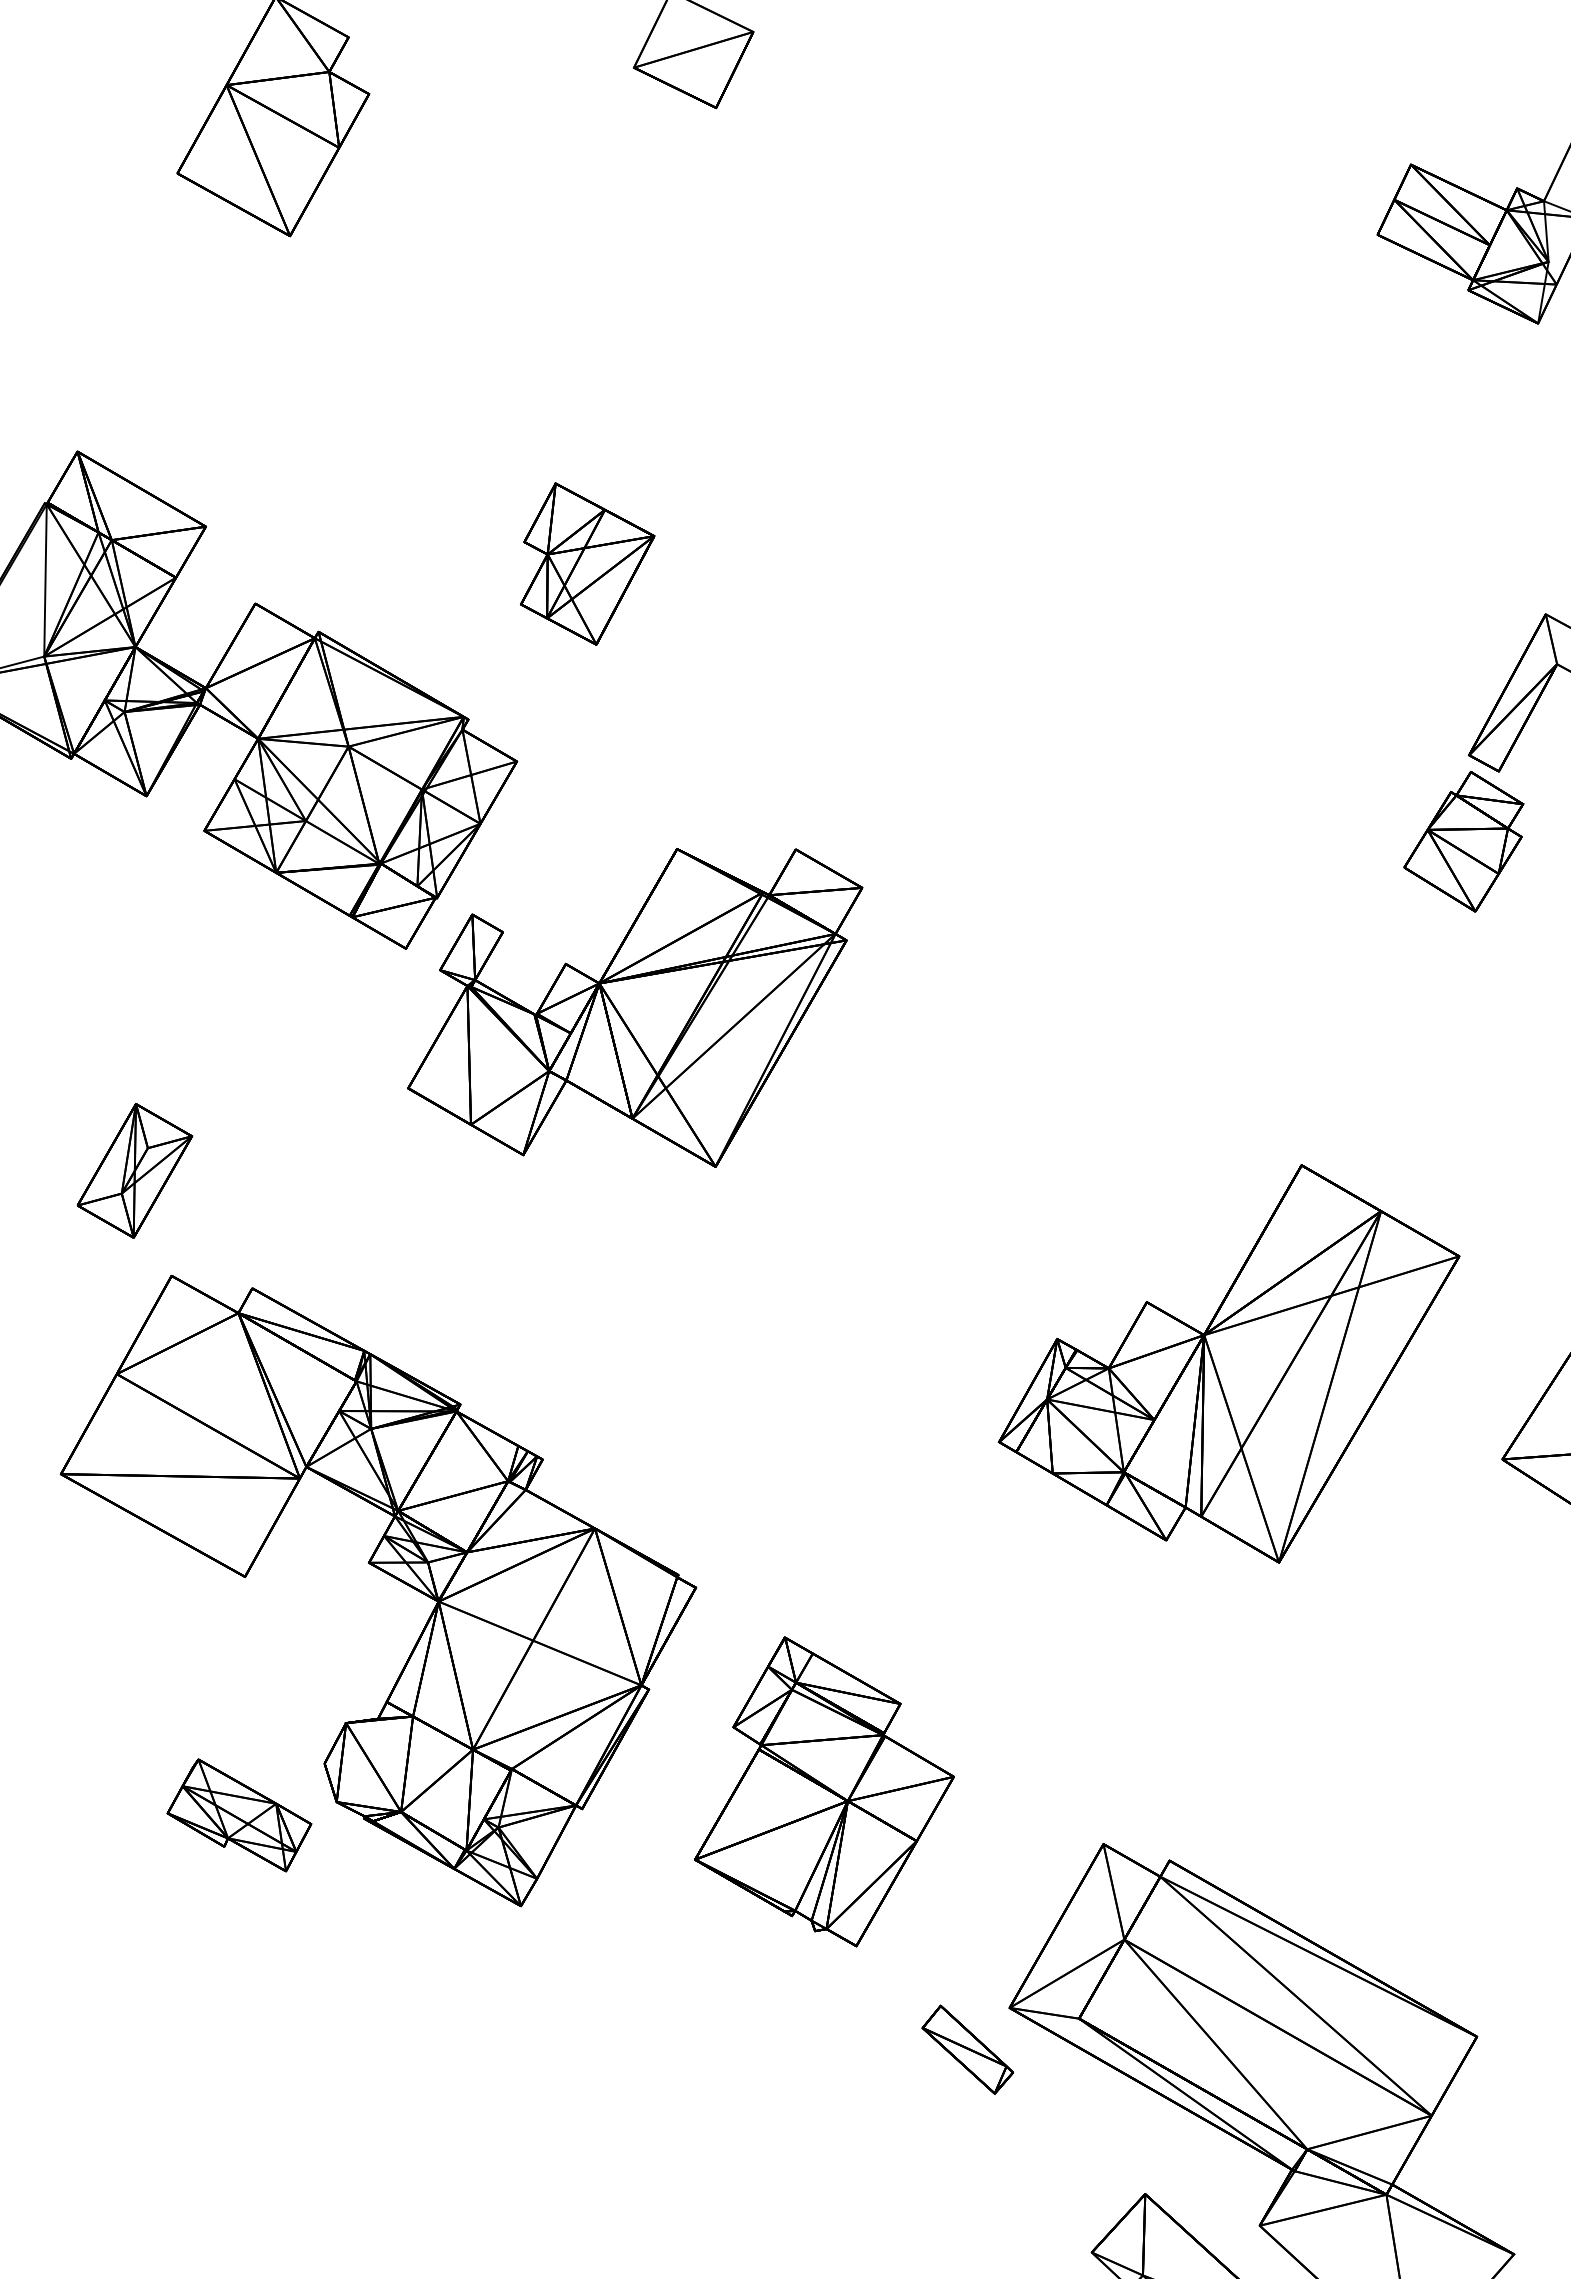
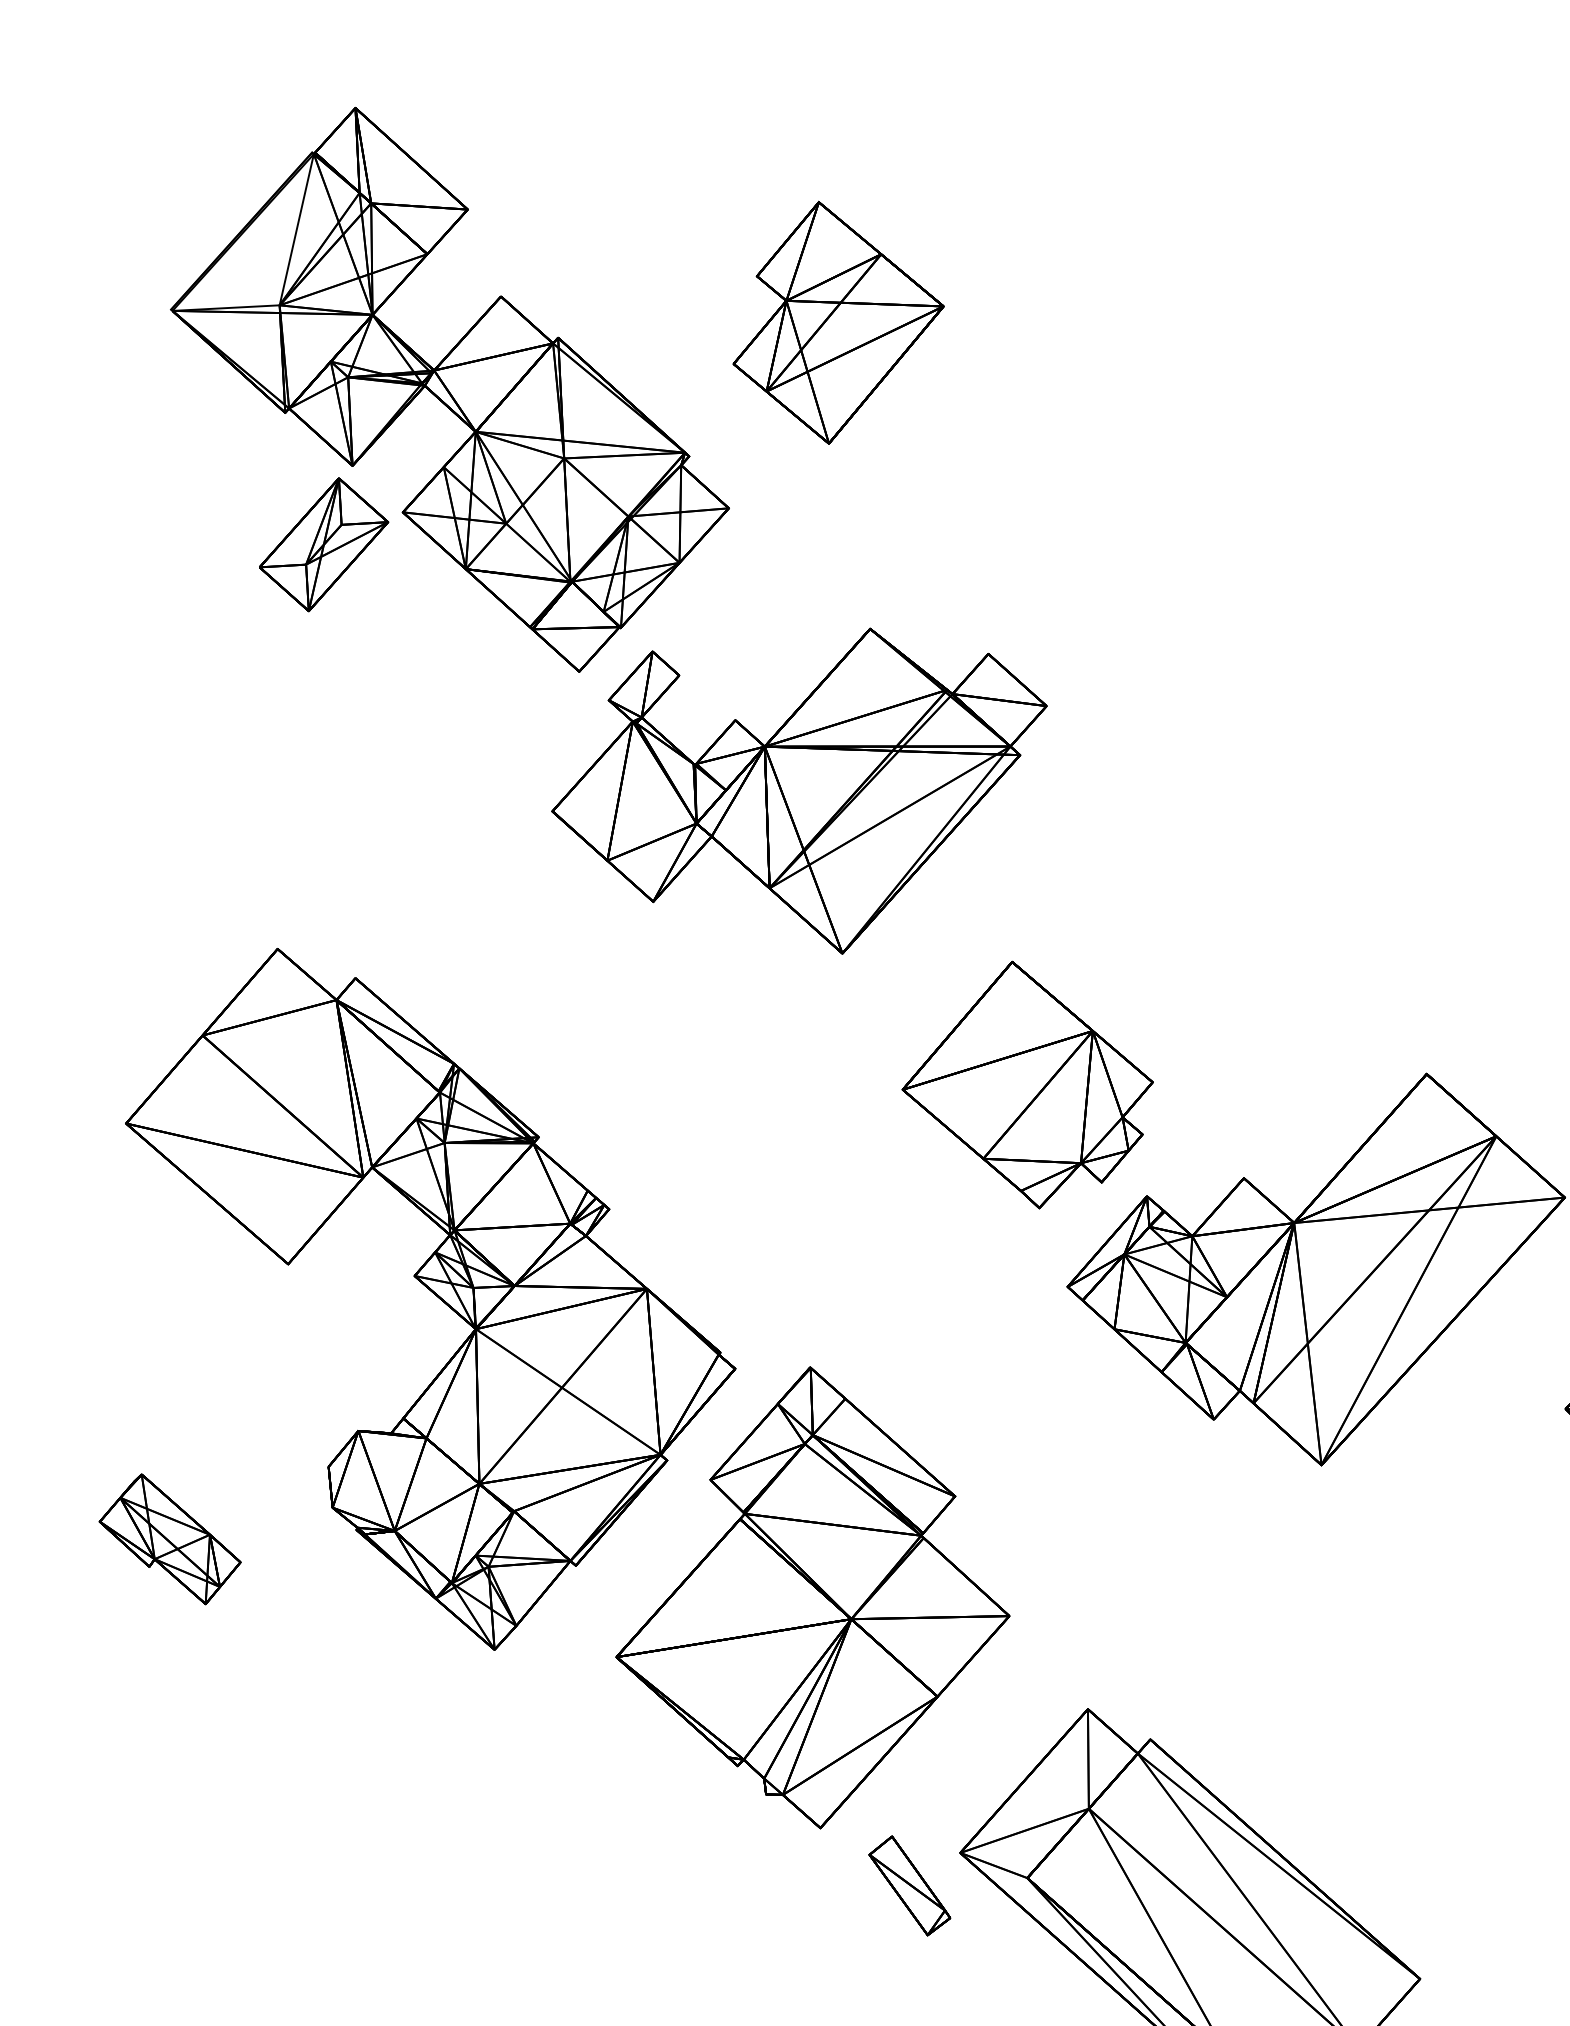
part: (587, 563) -> (840, 325), size x1.43
part: (134, 1170) -> (323, 544), moved
part: (920, 1256) -> (1027, 1085), added
part: (824, 1791) -> (820, 1598), size x1.43
part: (239, 1815) -> (170, 1538), moved

